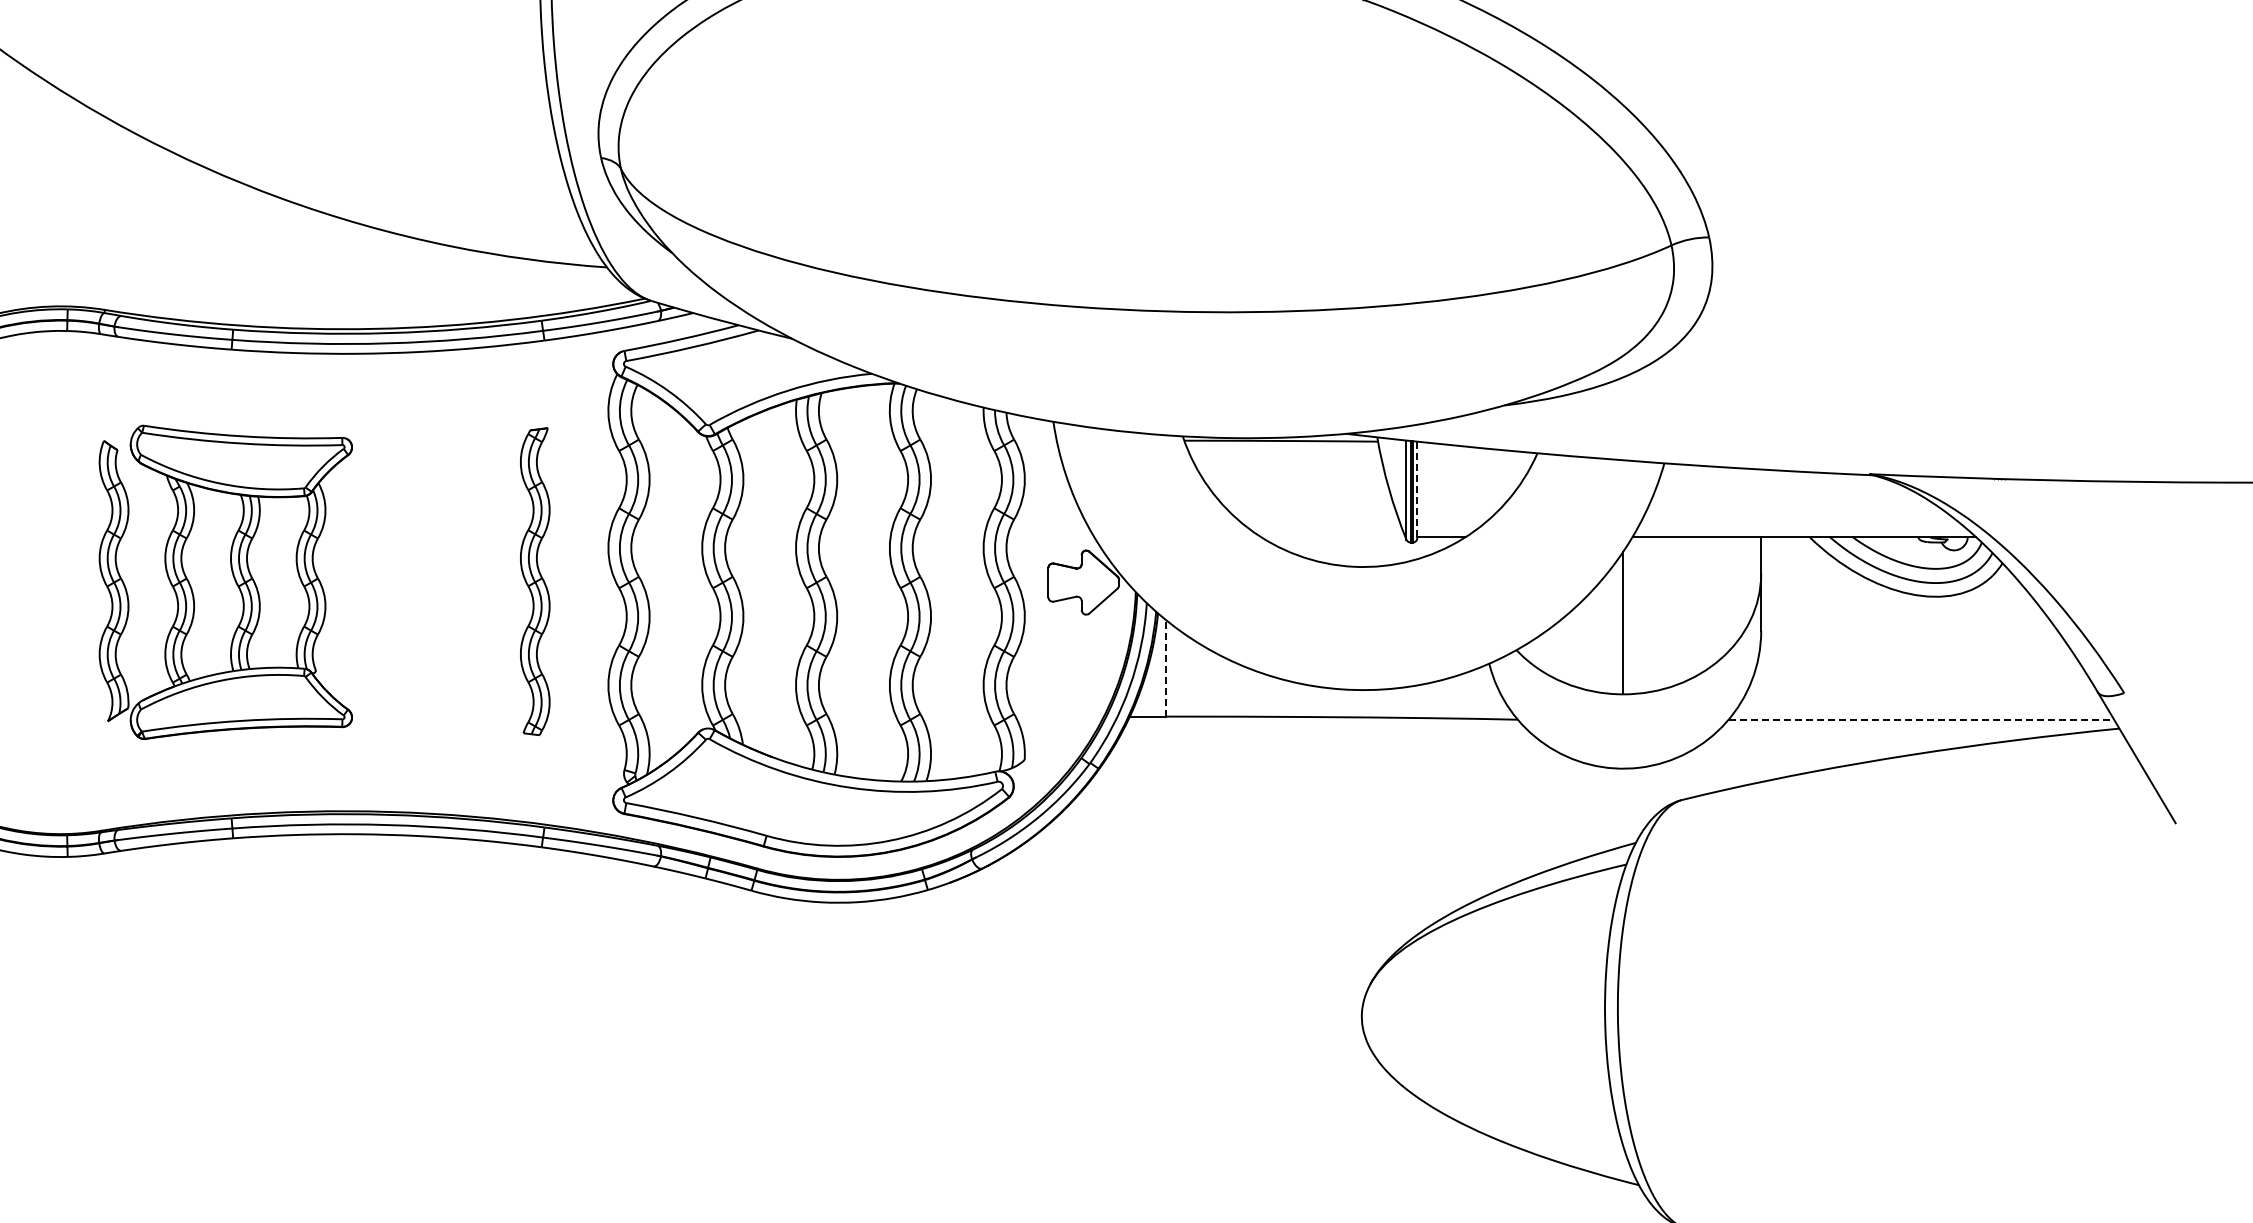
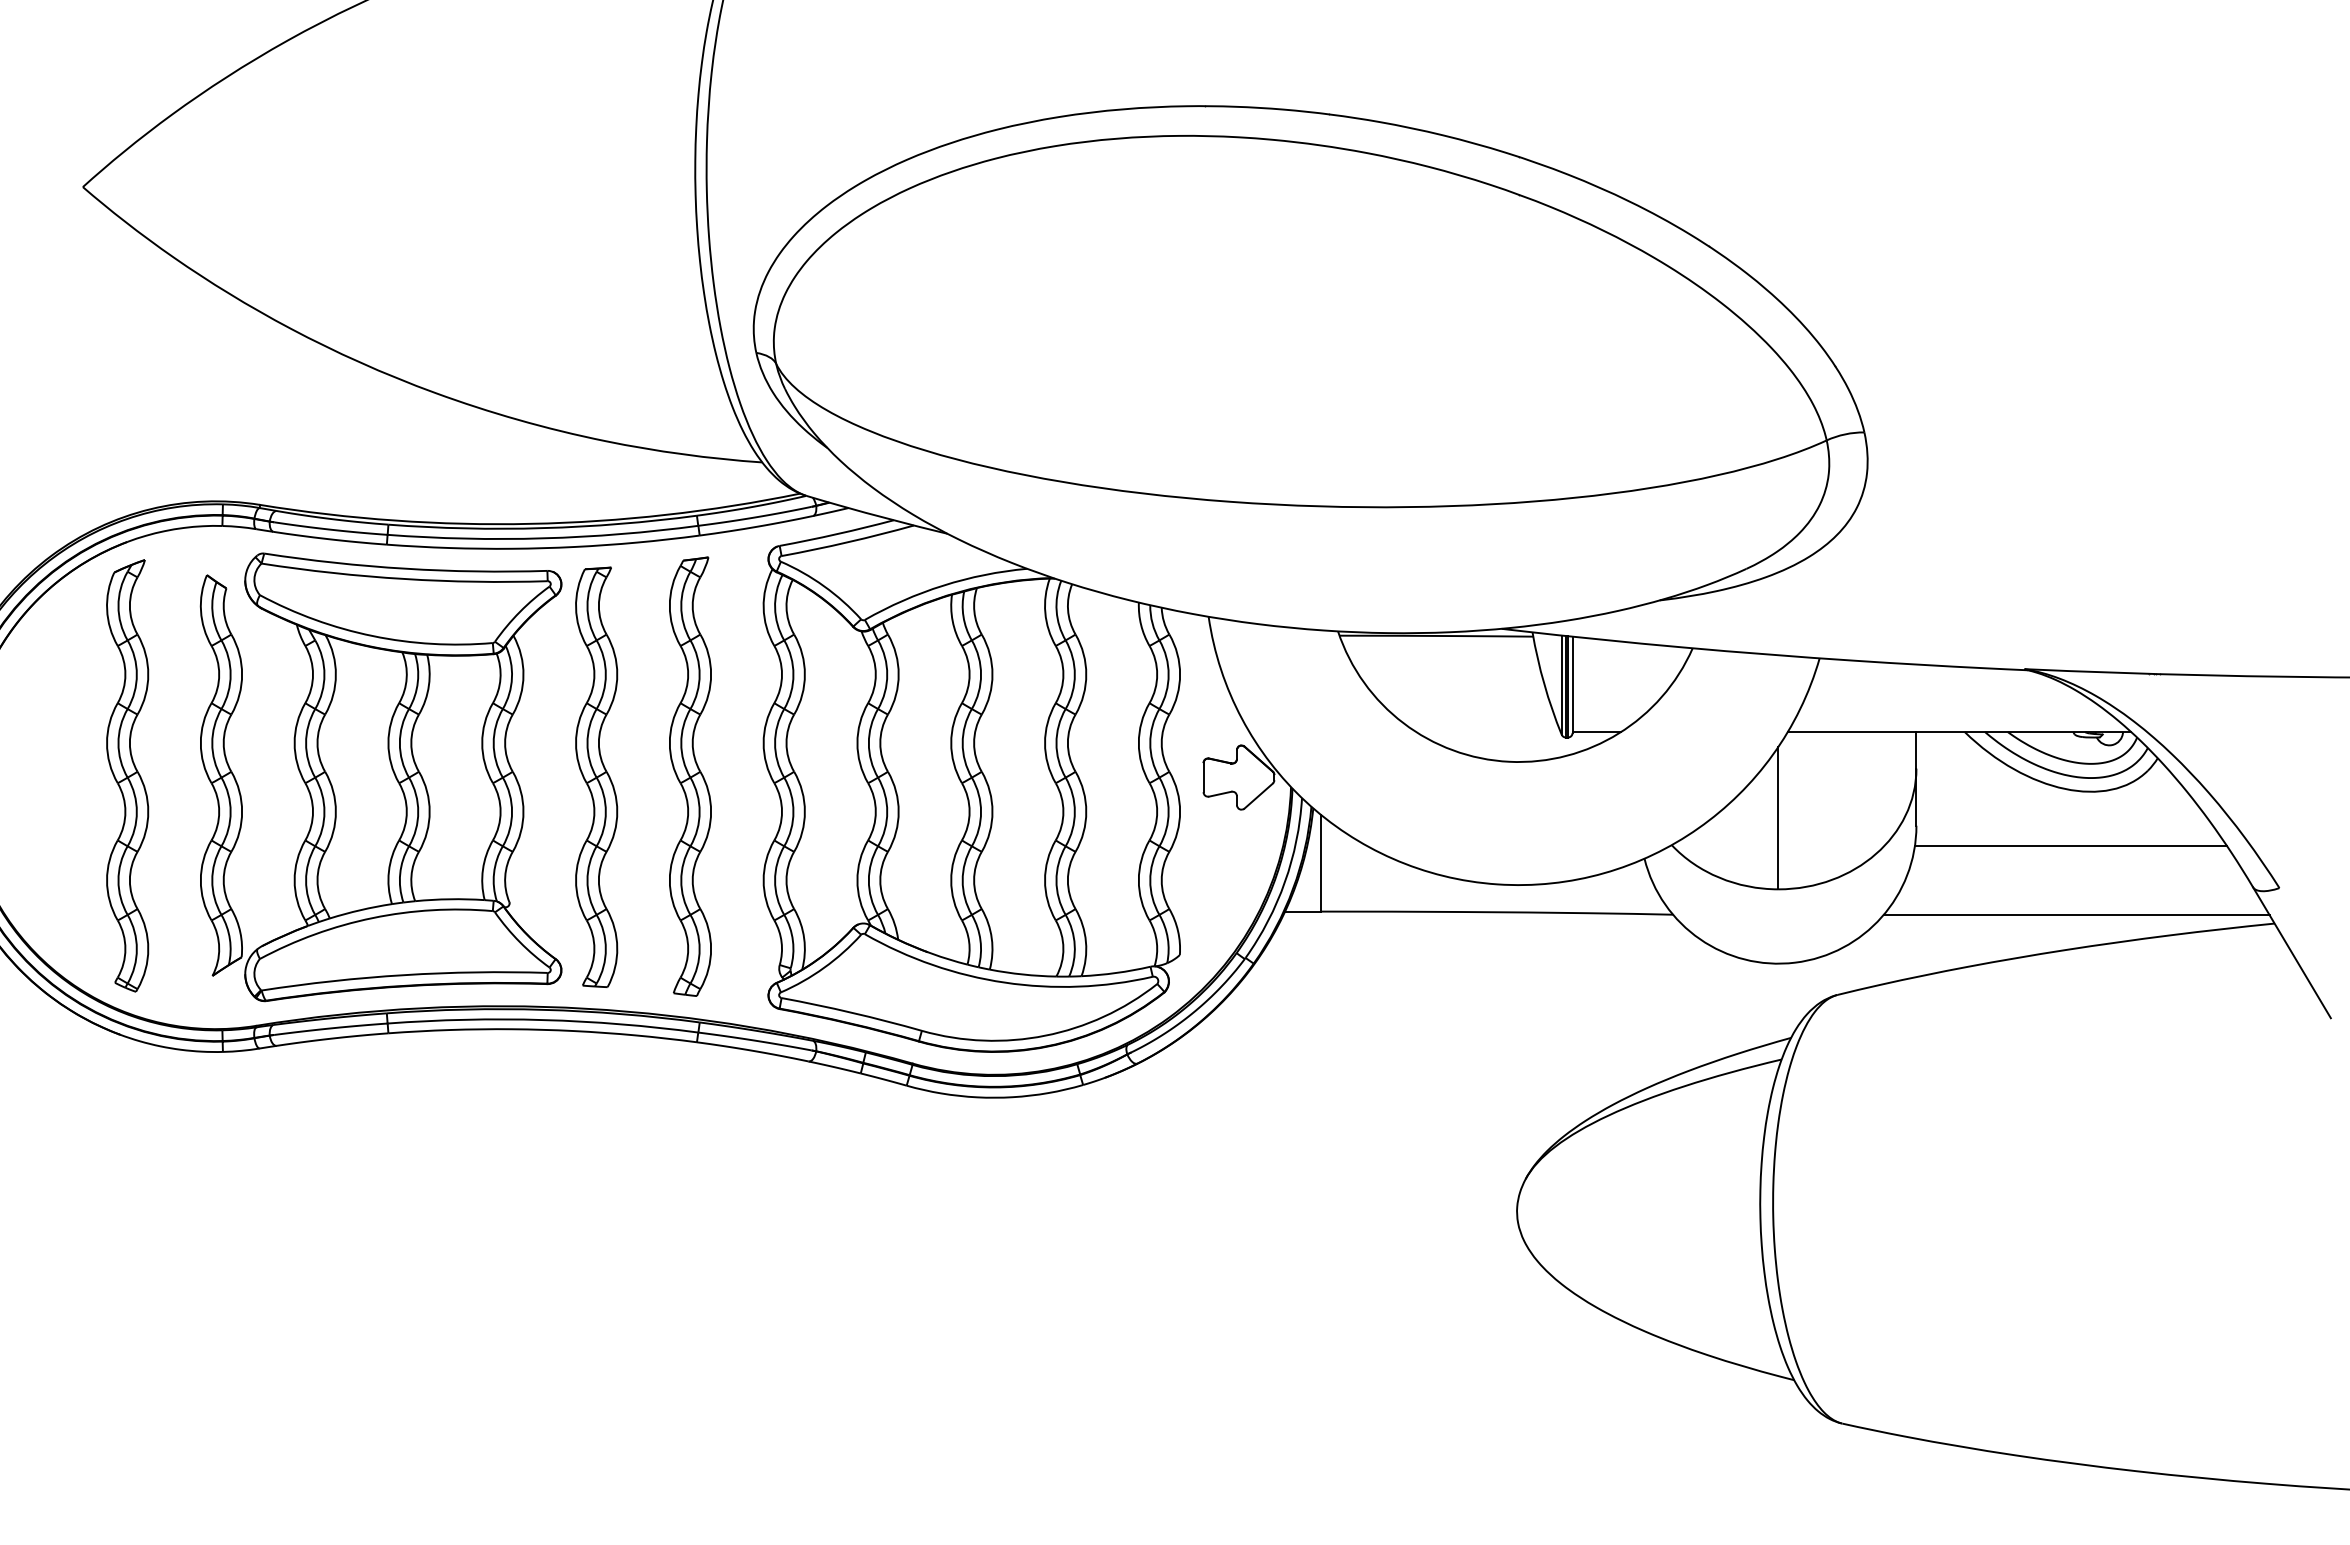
line: (1417, 490) -> (1572, 685), dashed -> solid
part: (441, 581) -> (596, 776), added
part: (535, 581) -> (690, 776), size x1.43
part: (225, 582) -> (380, 777), size x1.43
line: (1915, 651) -> (2070, 846), added
line: (1165, 667) -> (1320, 862), dashed -> solid
line: (1921, 720) -> (2076, 915), dashed -> solid

